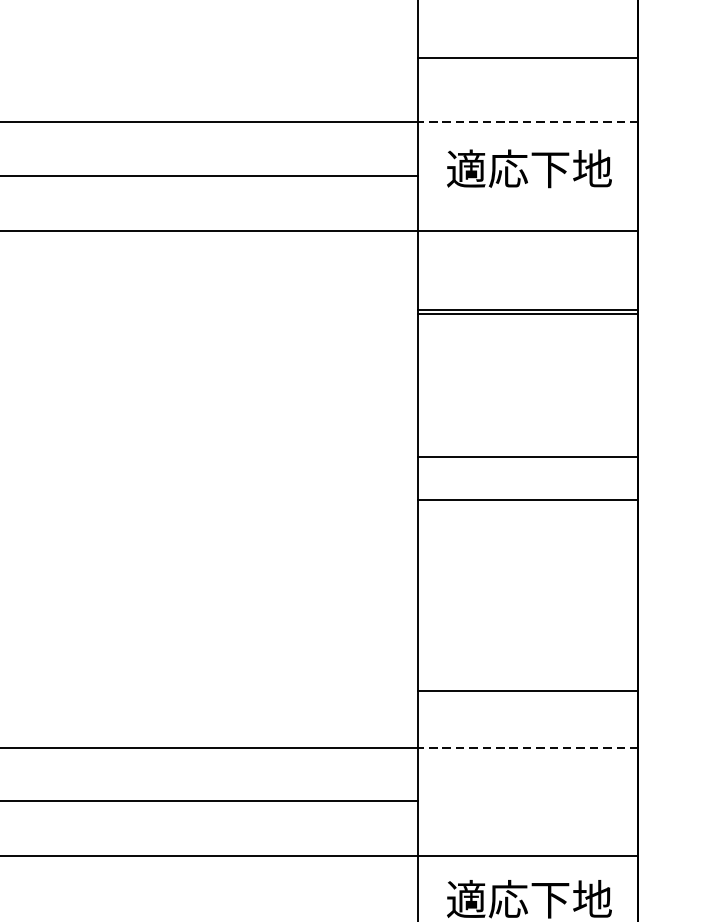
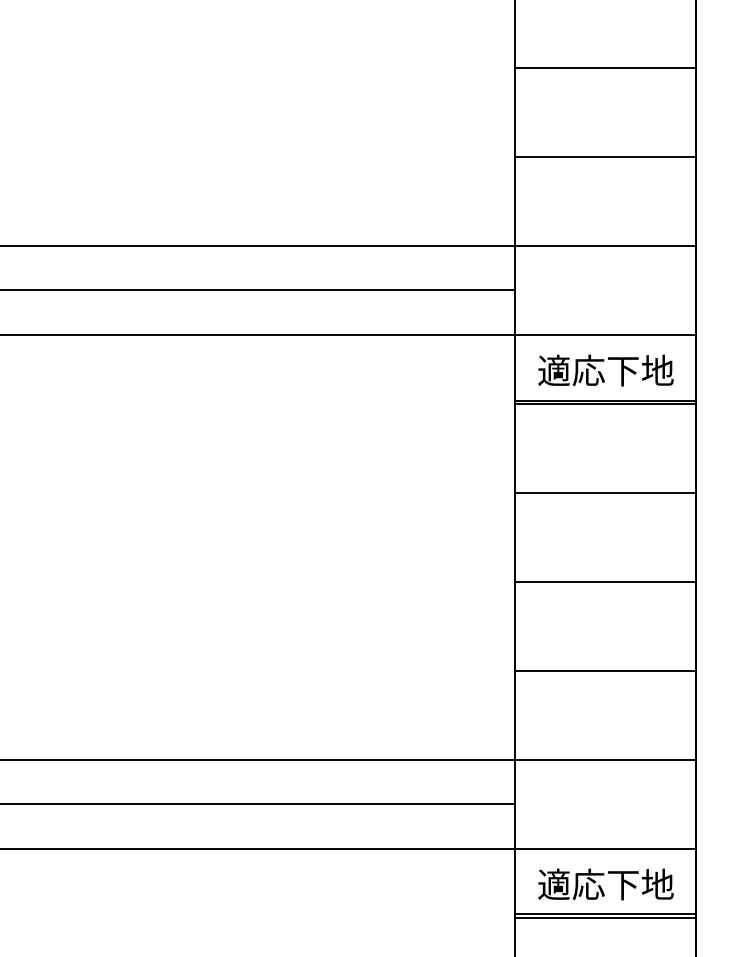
line: (527, 57) -> (604, 157), moved
line: (527, 122) -> (604, 246), dashed -> solid
text: (528, 168) -> (605, 370), moved
line: (527, 457) -> (604, 493), moved
line: (527, 499) -> (604, 582), moved
line: (527, 691) -> (604, 671), moved
line: (527, 748) -> (604, 760), dashed -> solid

